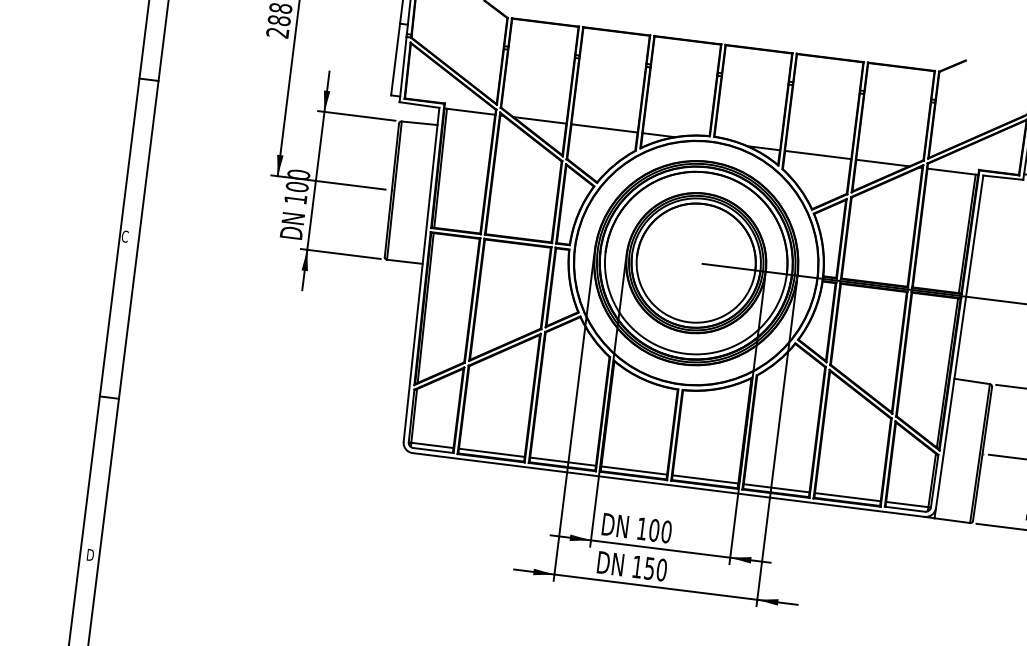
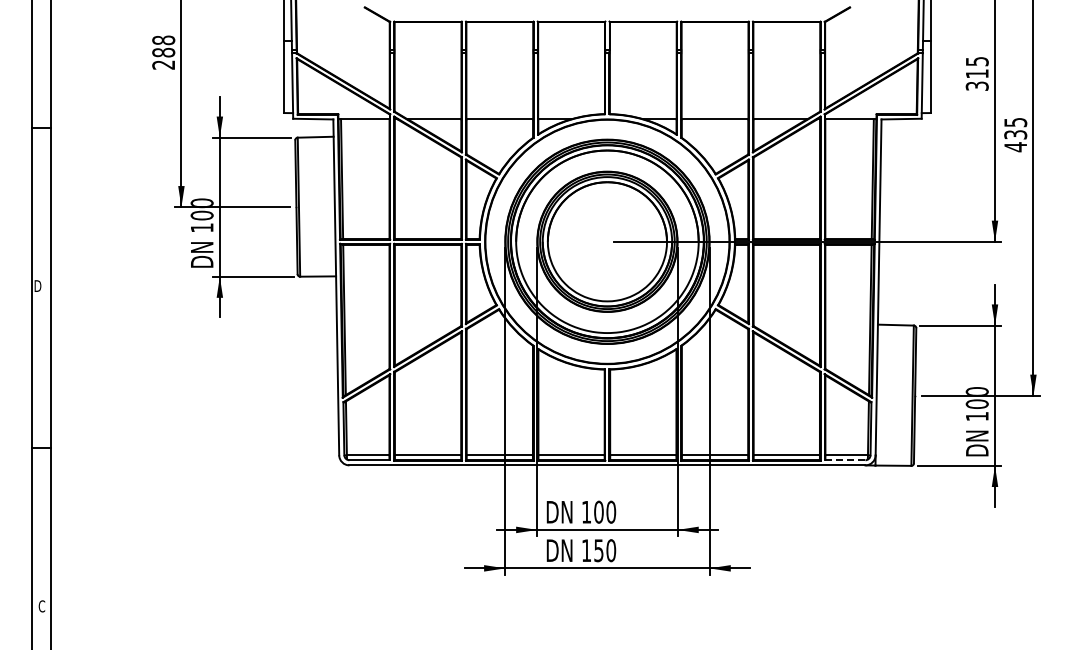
text: (125, 237) -> (37, 286), C -> D
line: (904, 509) -> (844, 460), solid -> dashed
text: (89, 555) -> (41, 606), D -> C

